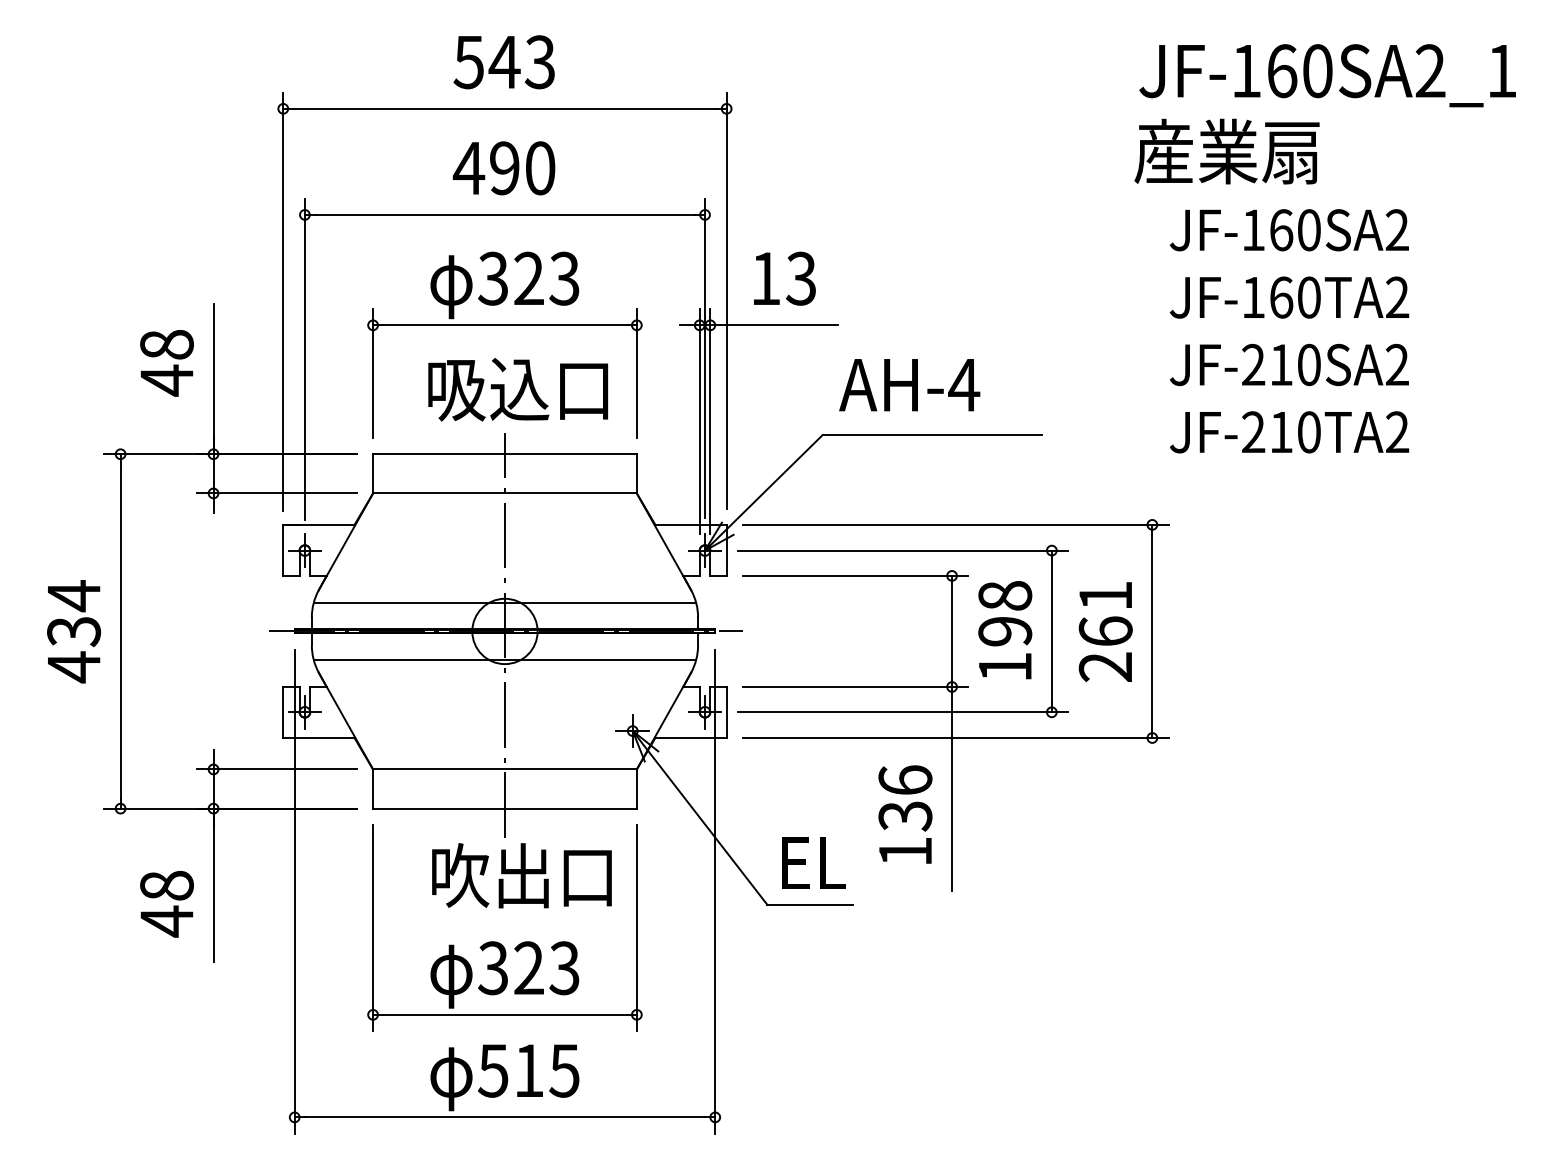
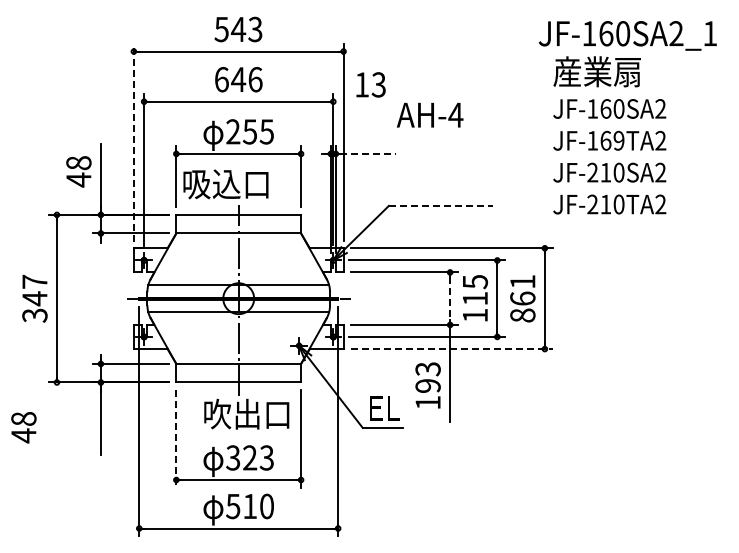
text: (1225, 151) -> (596, 71), moved
text: (504, 167) -> (238, 79), 490 -> 646
text: (527, 277) -> (249, 131), 323 -> 255
text: (783, 277) -> (370, 84), moved
text: (1308, 296) -> (618, 140), JF-160TA2 -> JF-169TA2
line: (282, 301) -> (133, 142), solid -> dashed
line: (779, 324) -> (368, 153), solid -> dashed
text: (908, 383) -> (429, 114), moved
text: (517, 389) -> (225, 184), moved
line: (931, 434) -> (440, 205), solid -> dashed
text: (1005, 611) -> (475, 289), 198 -> 115
text: (73, 631) -> (34, 298), 434 -> 347
line: (952, 631) -> (450, 298), solid -> dashed
text: (1105, 666) -> (522, 315), 261 -> 861
line: (954, 738) -> (451, 349), solid -> dashed
text: (904, 798) -> (427, 377), 136 -> 193
text: (166, 903) -> (23, 427), moved
line: (373, 927) -> (176, 438), solid -> dashed
text: (563, 1070) -> (266, 506), 515 -> 510

